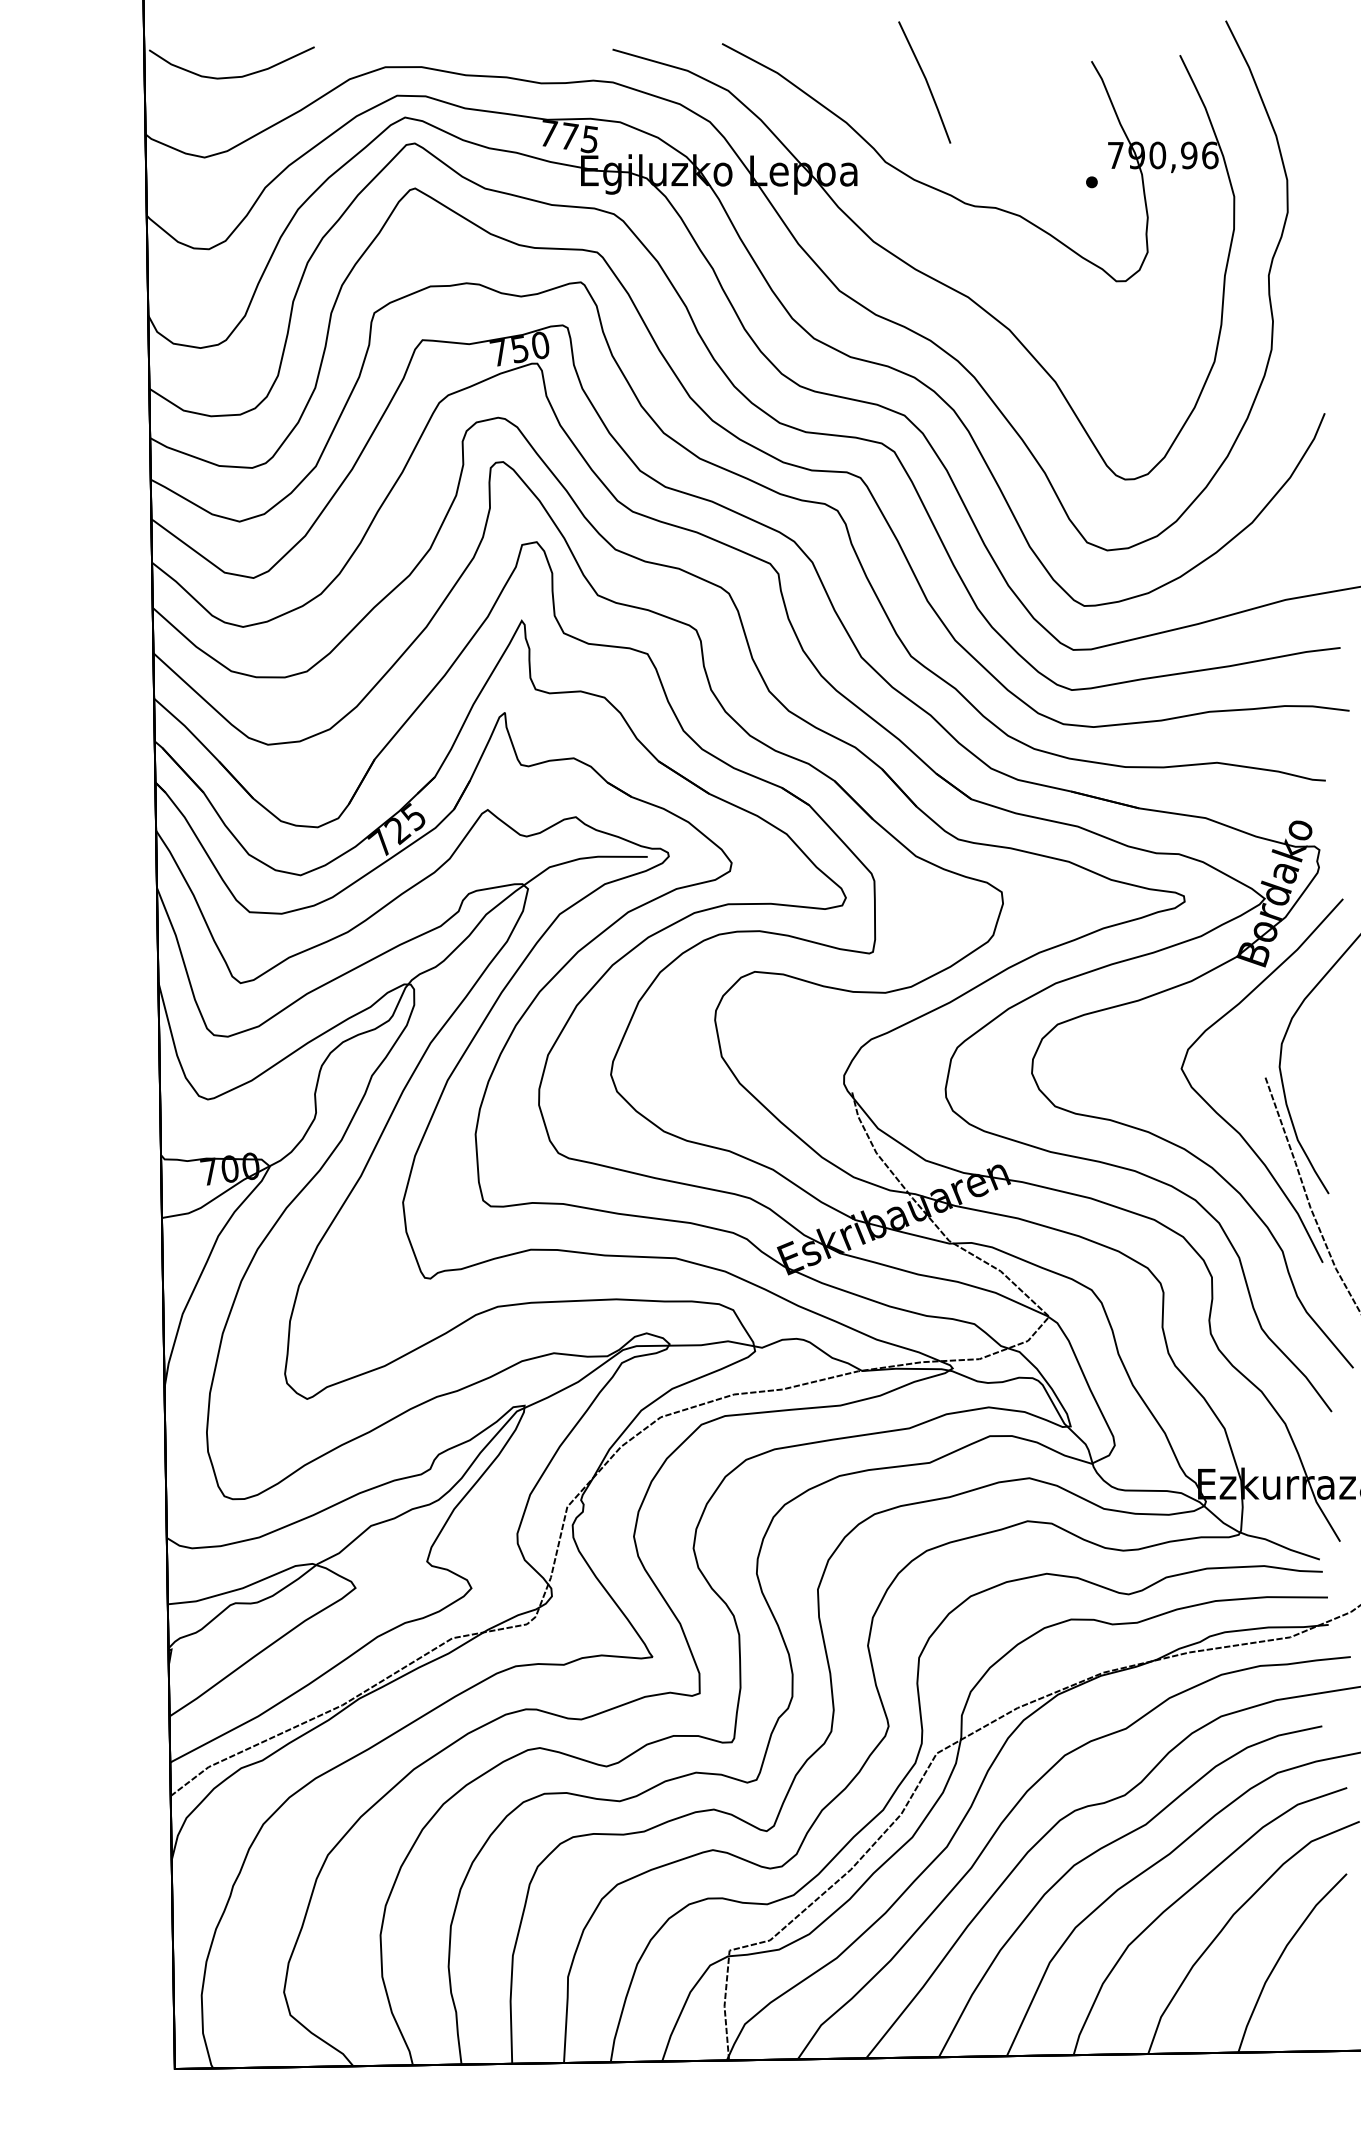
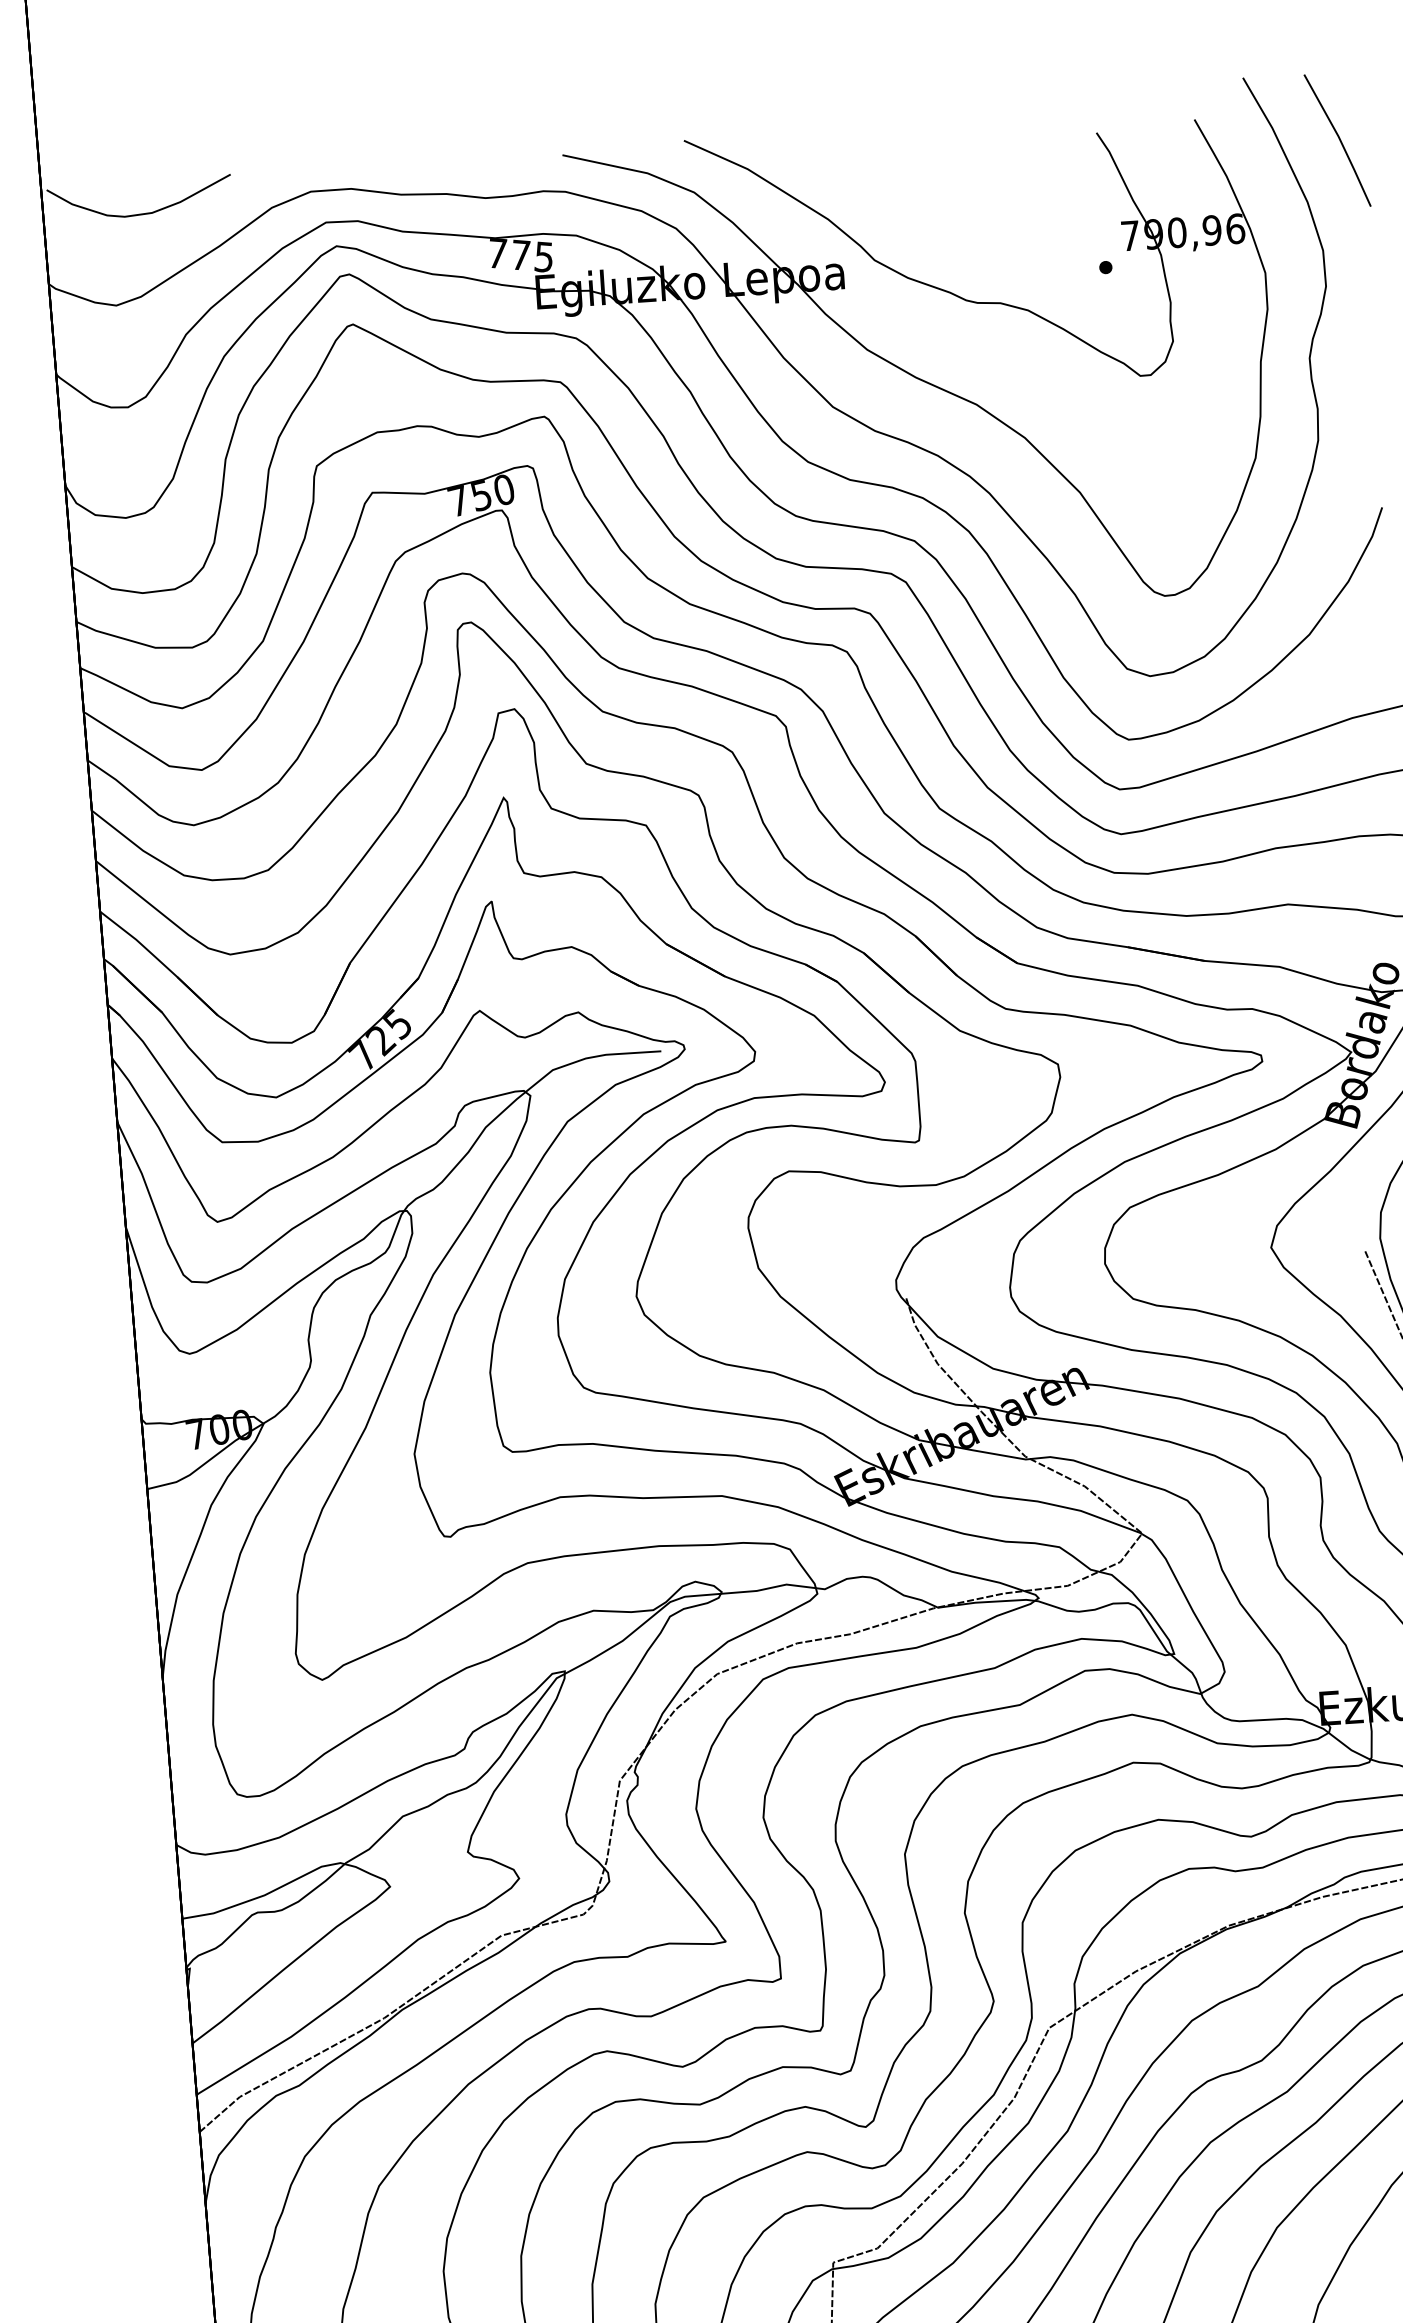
line: (925, 81) -> (1338, 139), moved

